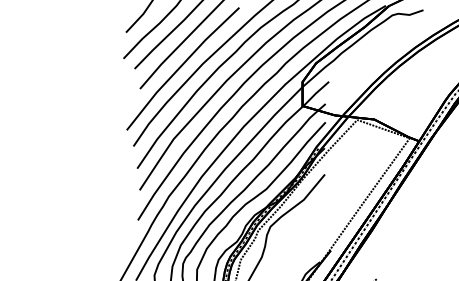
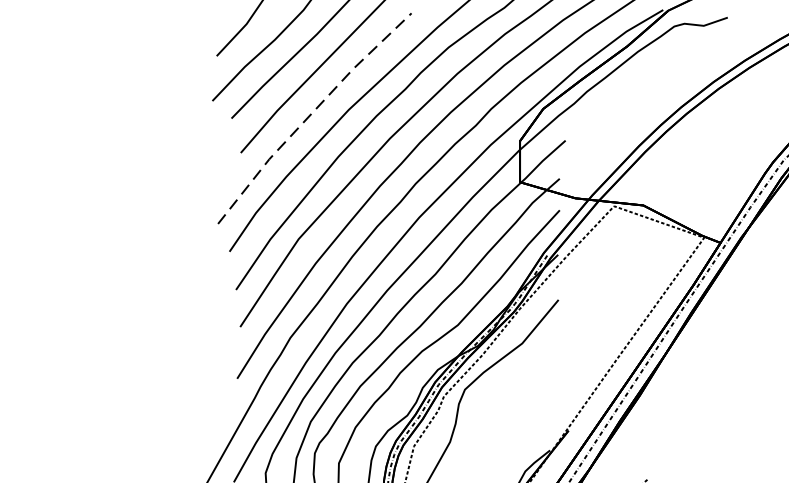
line: (180, 67) -> (310, 116), solid -> dashed

